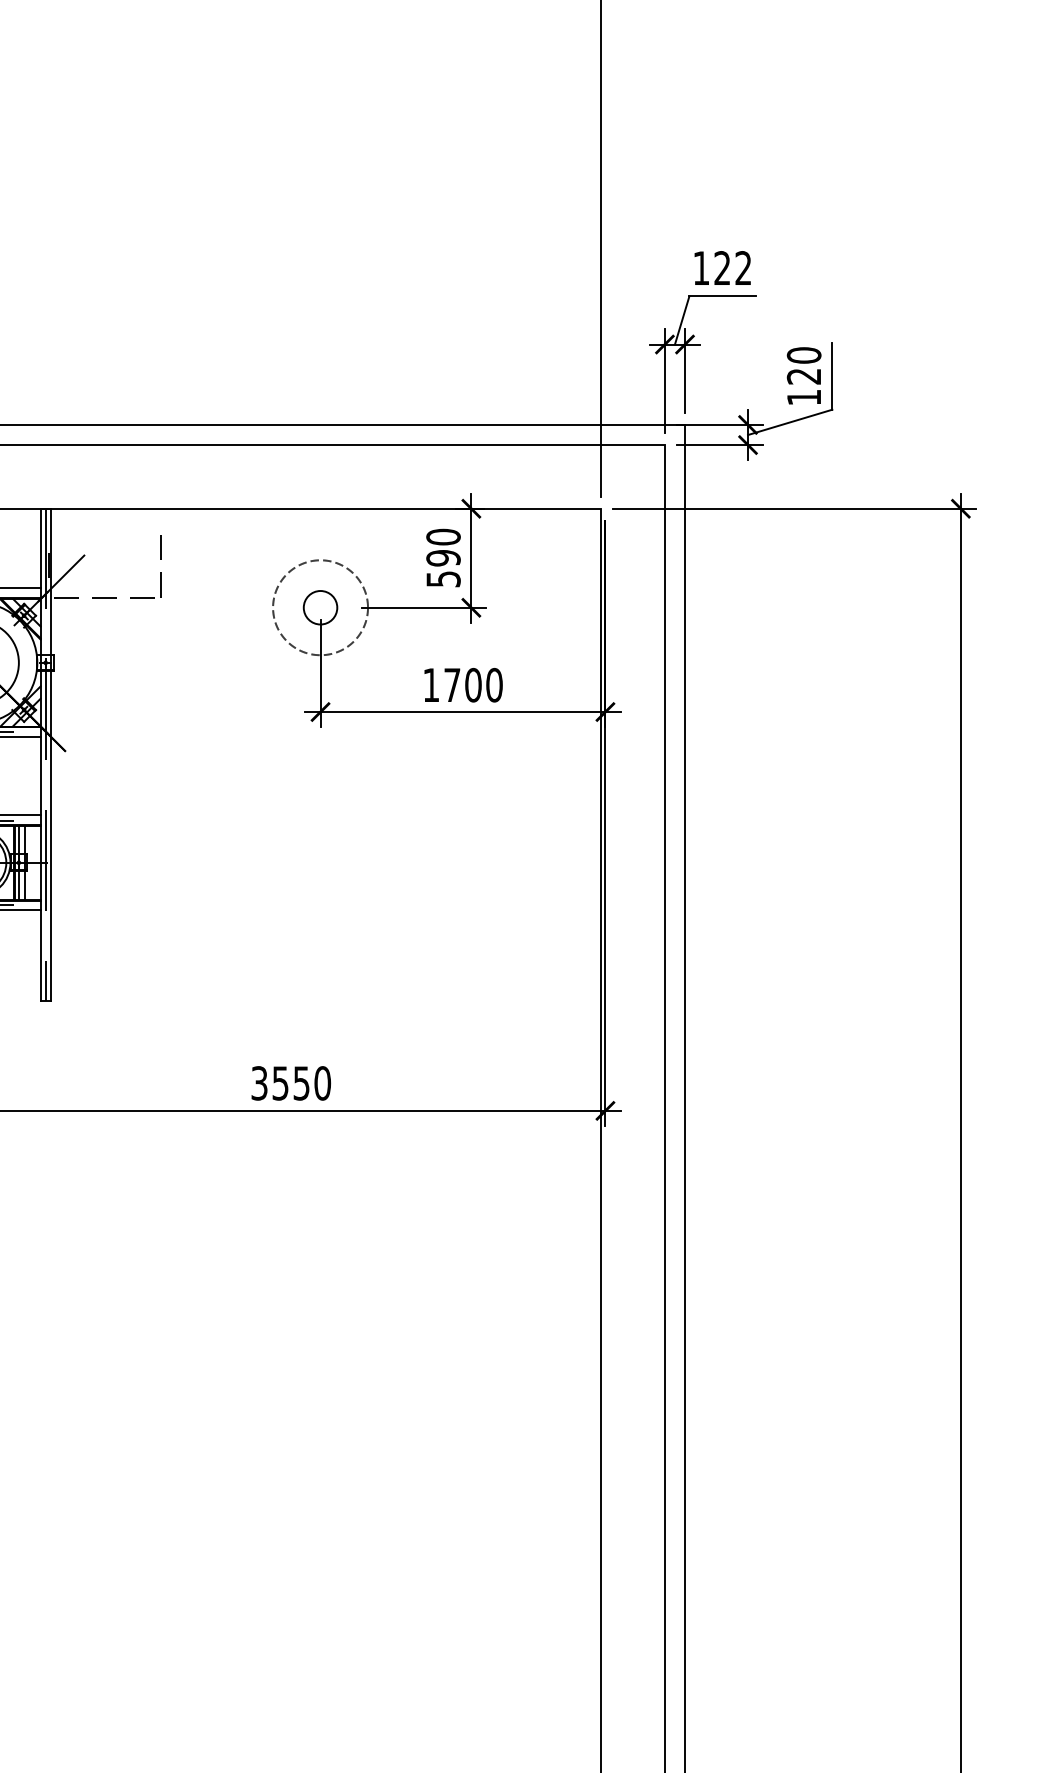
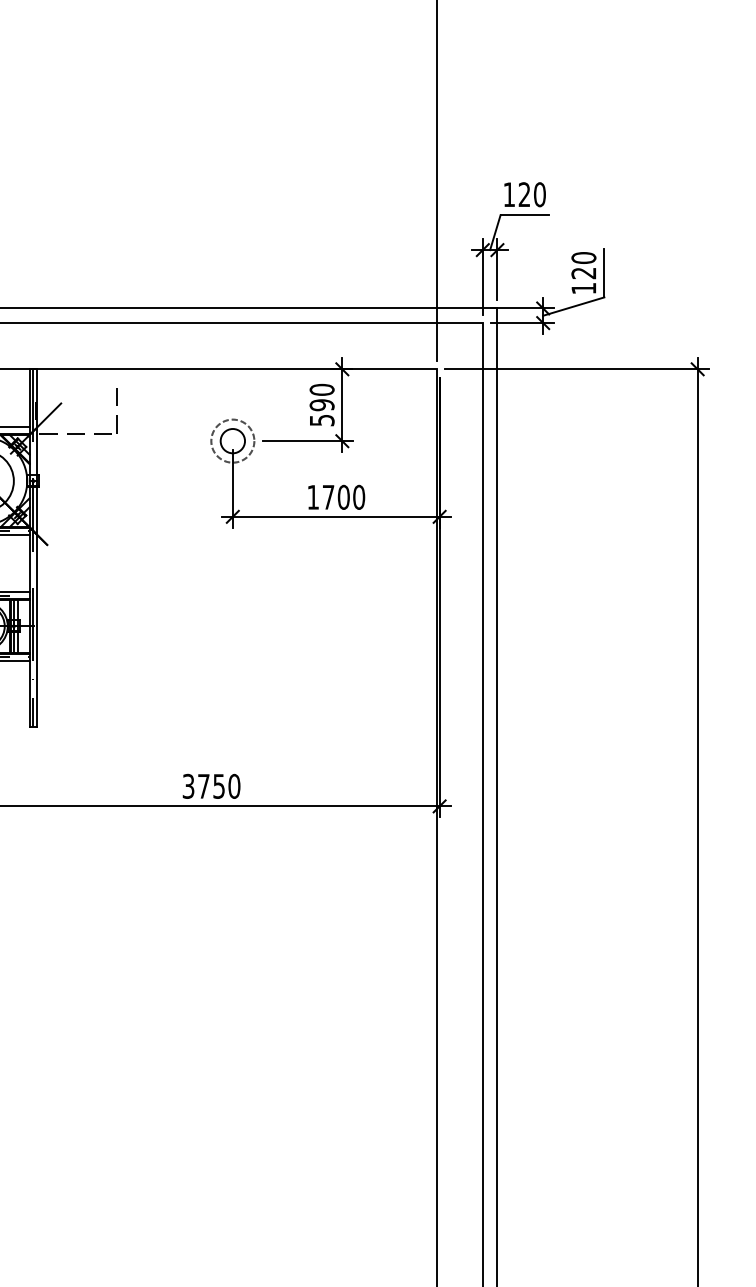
text: (743, 268) -> (539, 194), 122 -> 120
circle: (320, 607) -> (232, 440), size x0.62
text: (280, 1083) -> (203, 786), 3550 -> 3750

